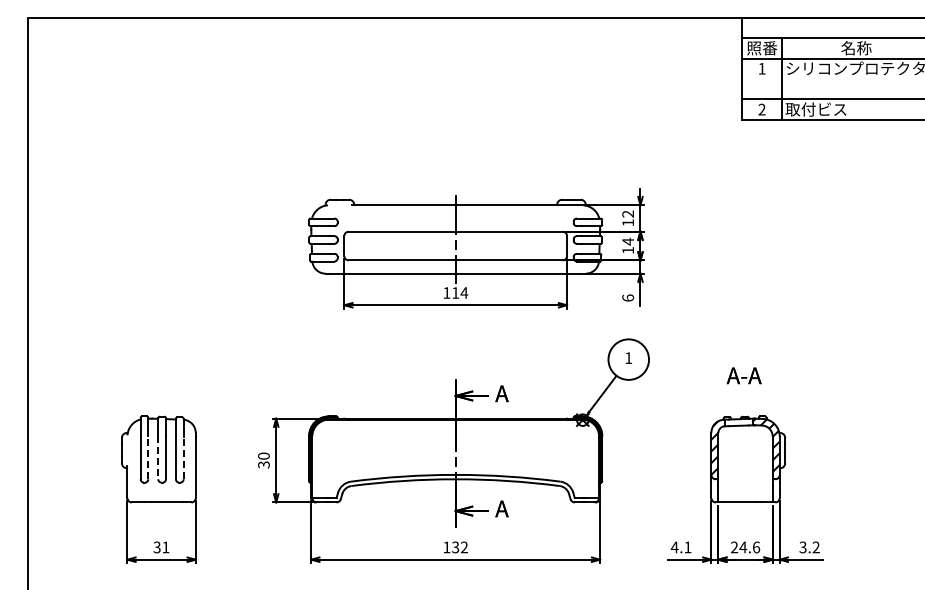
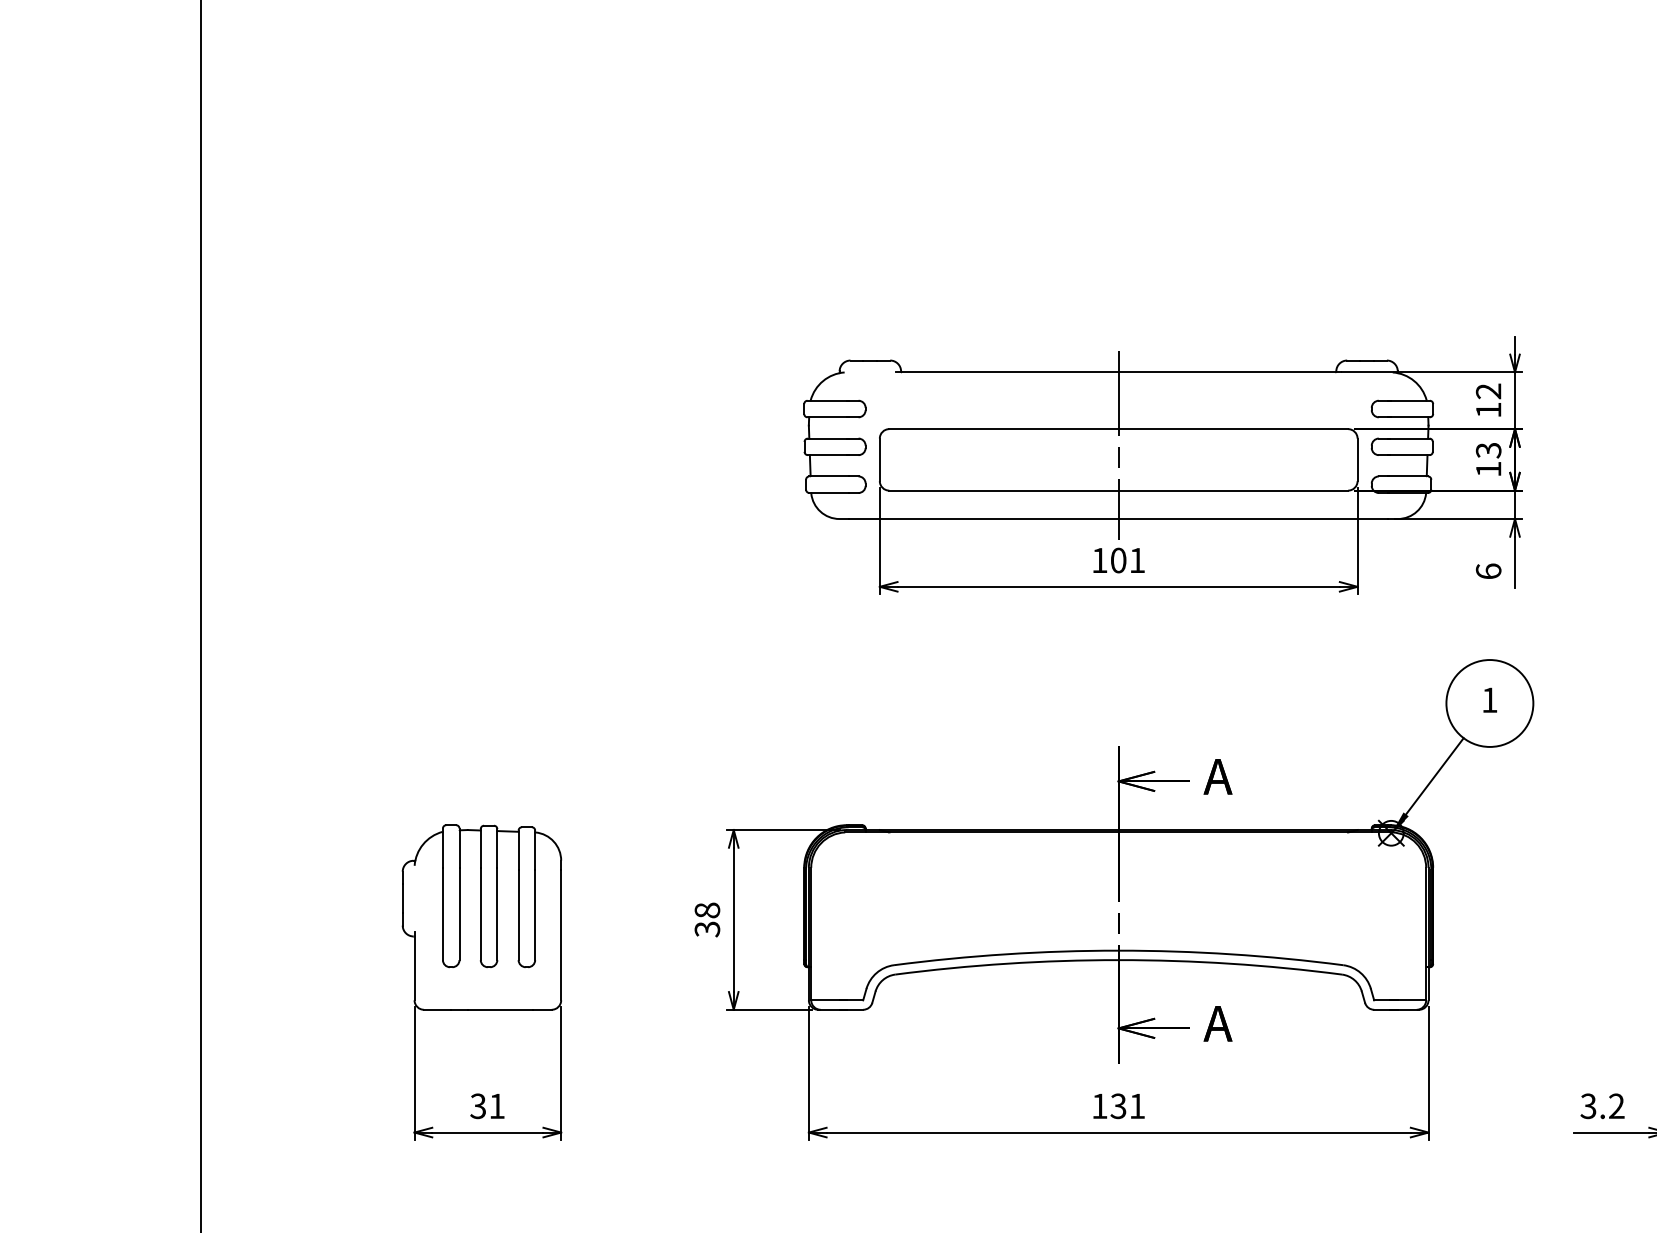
text: (628, 241) -> (1489, 450), 14 -> 13
text: (460, 292) -> (1129, 559), 114 -> 101
text: (263, 455) -> (706, 909), 30 -> 38
line: (148, 457) -> (459, 913), dashed -> solid
line: (183, 457) -> (534, 913), dashed -> solid
line: (158, 458) -> (481, 915), dashed -> solid
text: (463, 547) -> (1135, 1106), 132 -> 131
text: (680, 547) -> (1600, 1106), 4.1 -> 3.2

